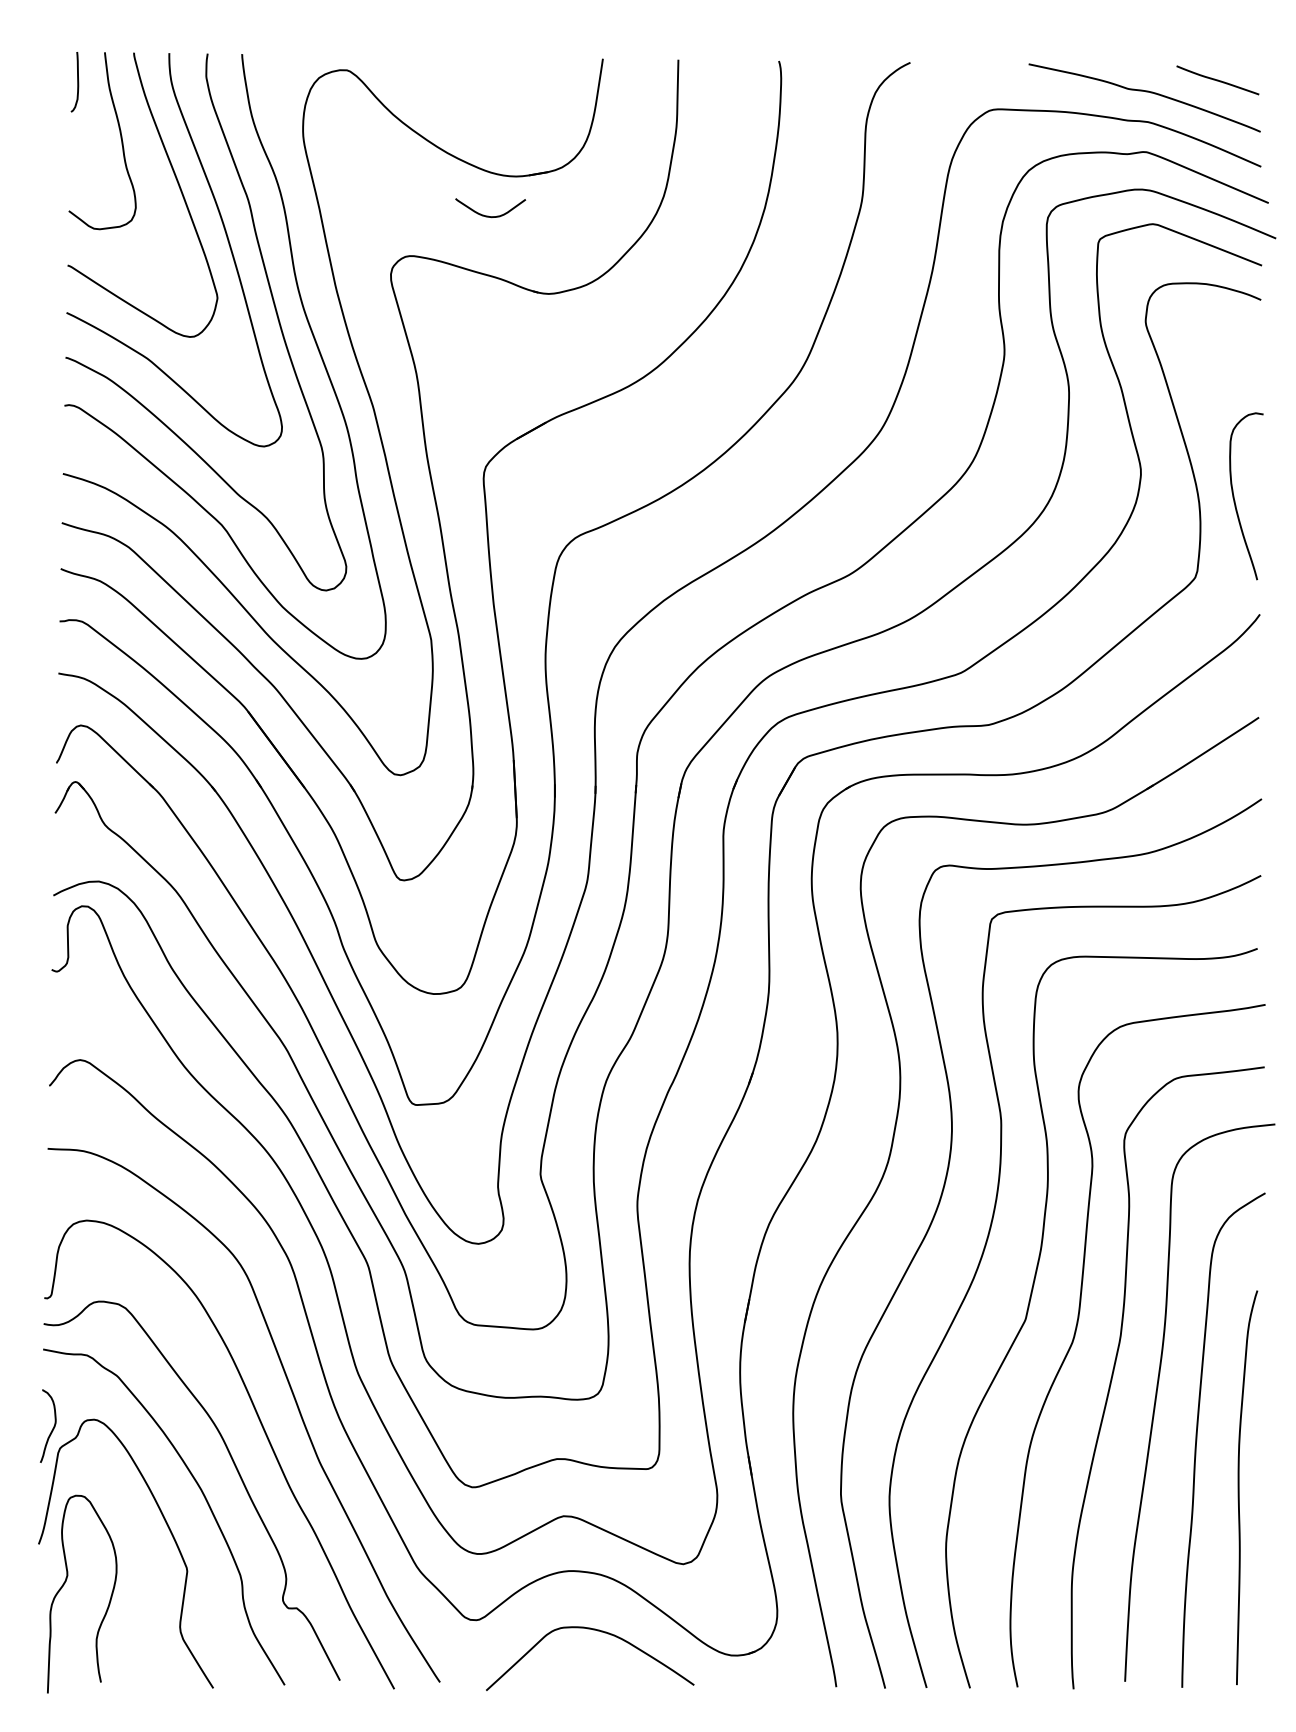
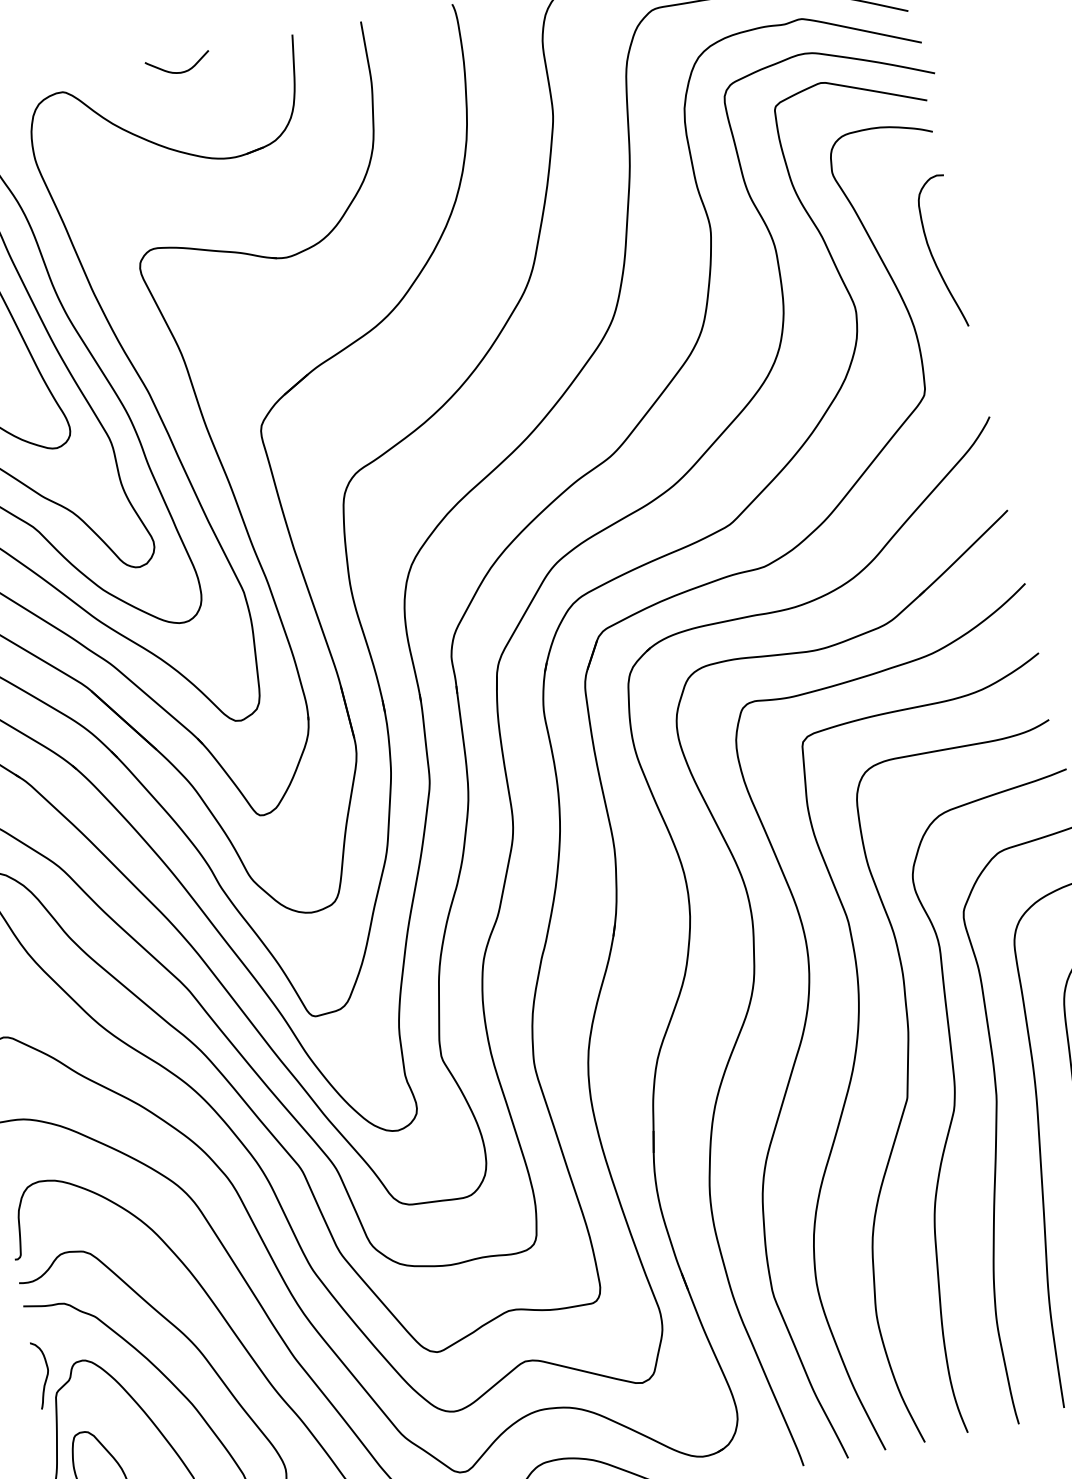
curve: (488, 215) -> (177, 71), moved
curve: (1235, 500) -> (934, 258), moved

